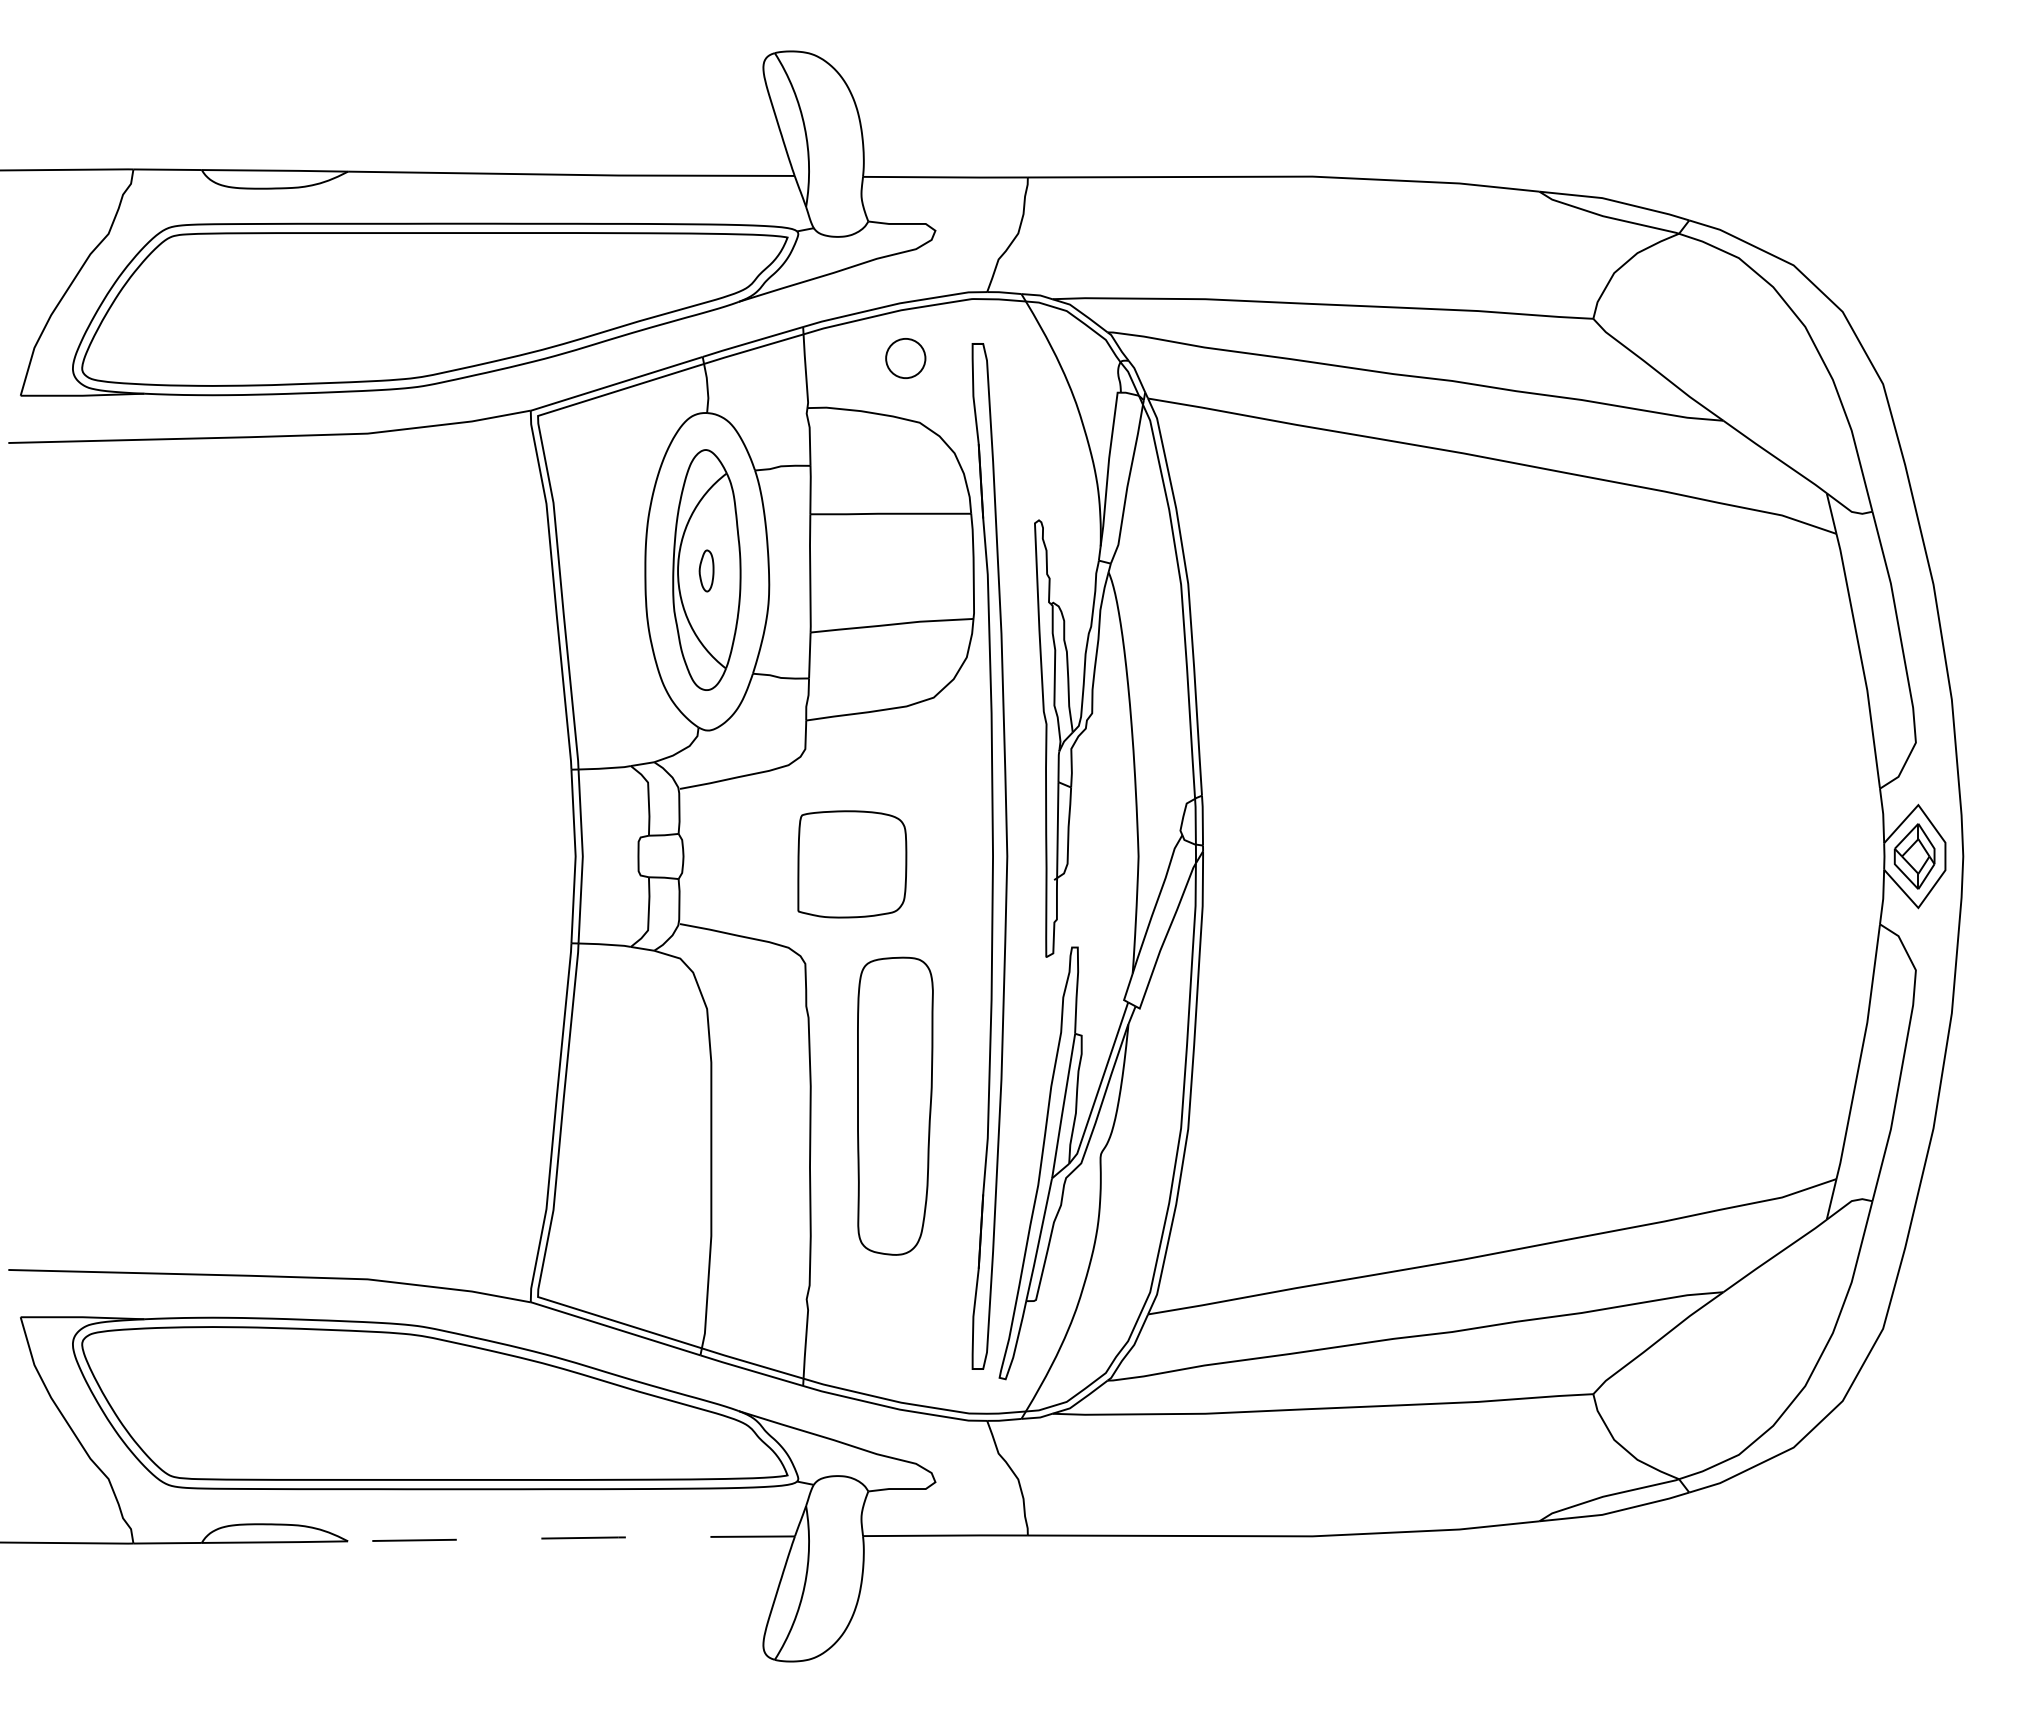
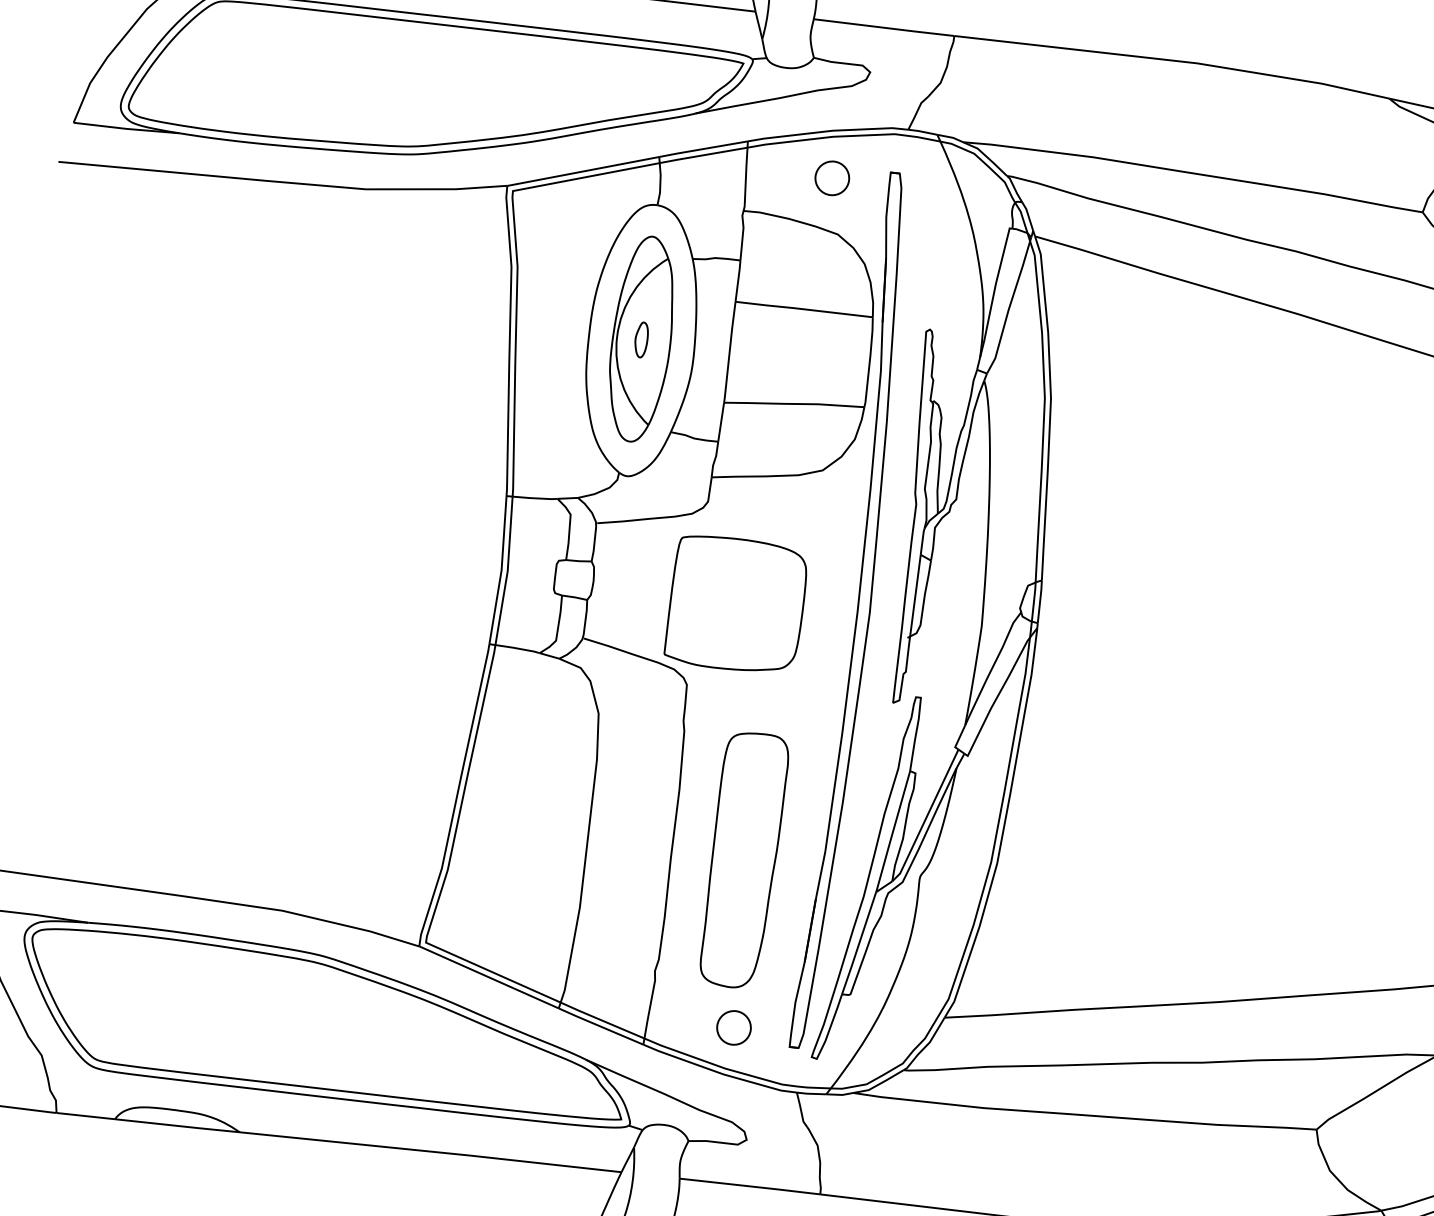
part: (852, 864) -> (736, 604), size x1.43
part: (895, 1105) -> (744, 859), moved
part: (905, 1353) -> (733, 1027), added
line: (571, 1538) -> (430, 1151), dashed -> solid

